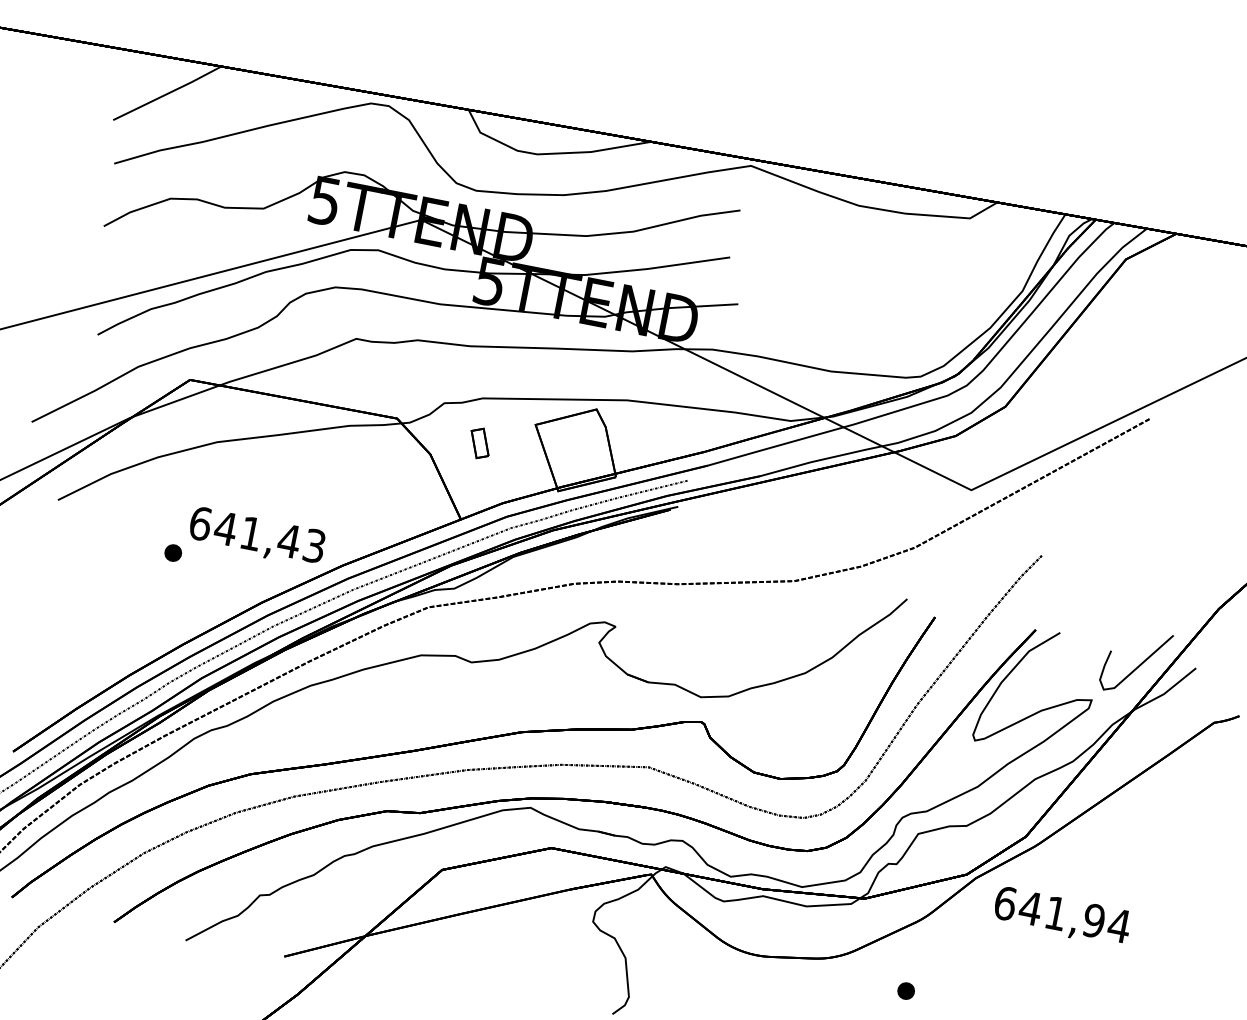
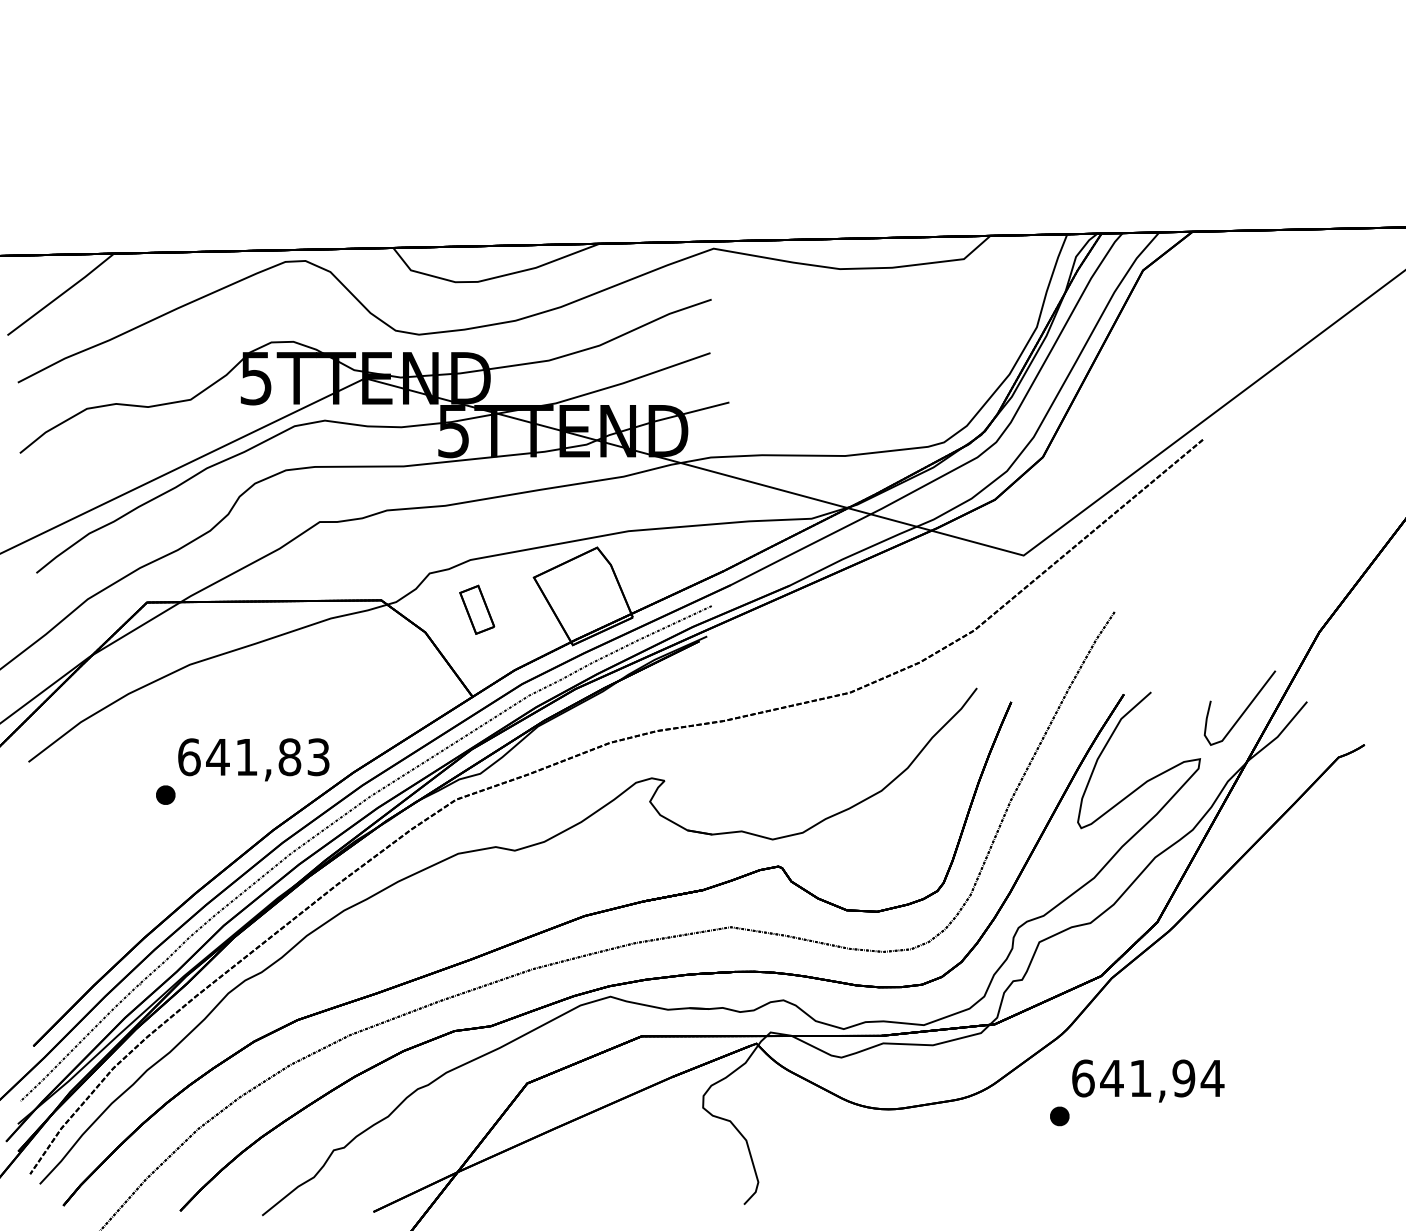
part: (480, 443) -> (477, 609), size x1.43
text: (288, 541) -> (289, 757), 641,43 -> 641,83
text: (1062, 916) -> (1148, 1080), moved

